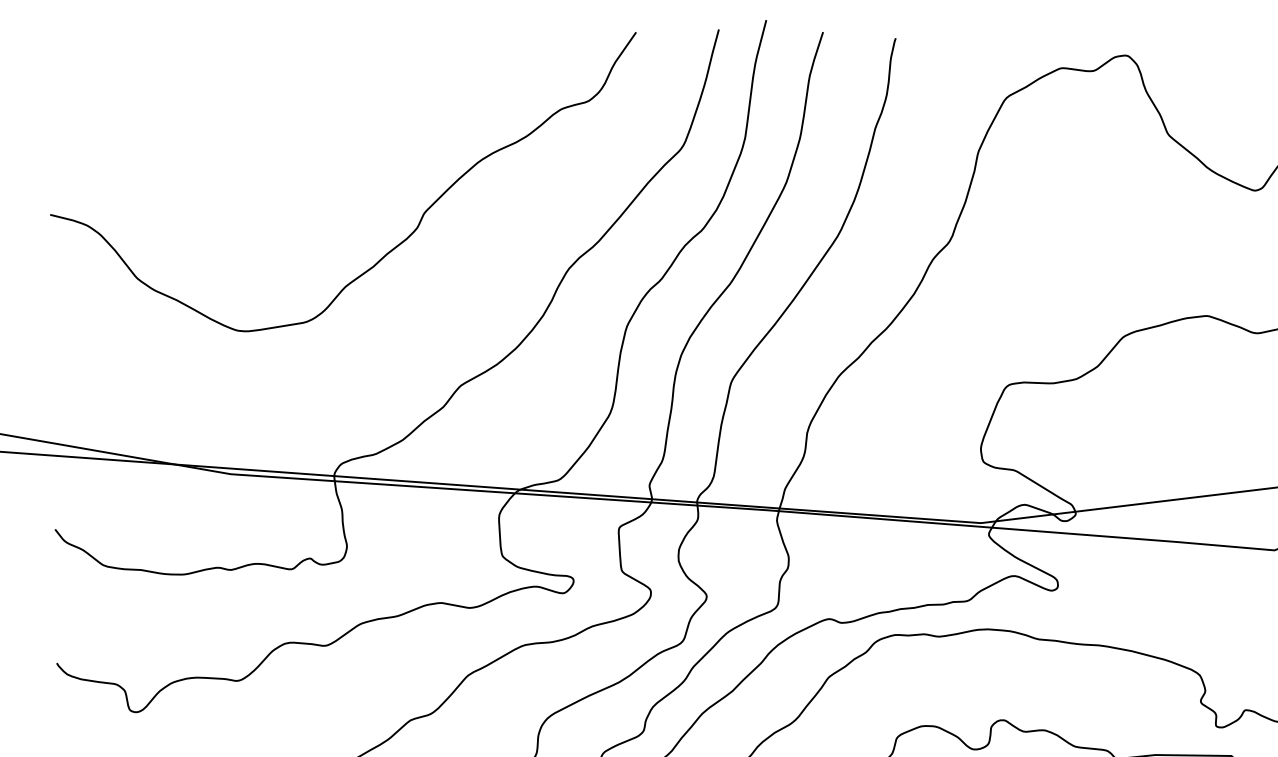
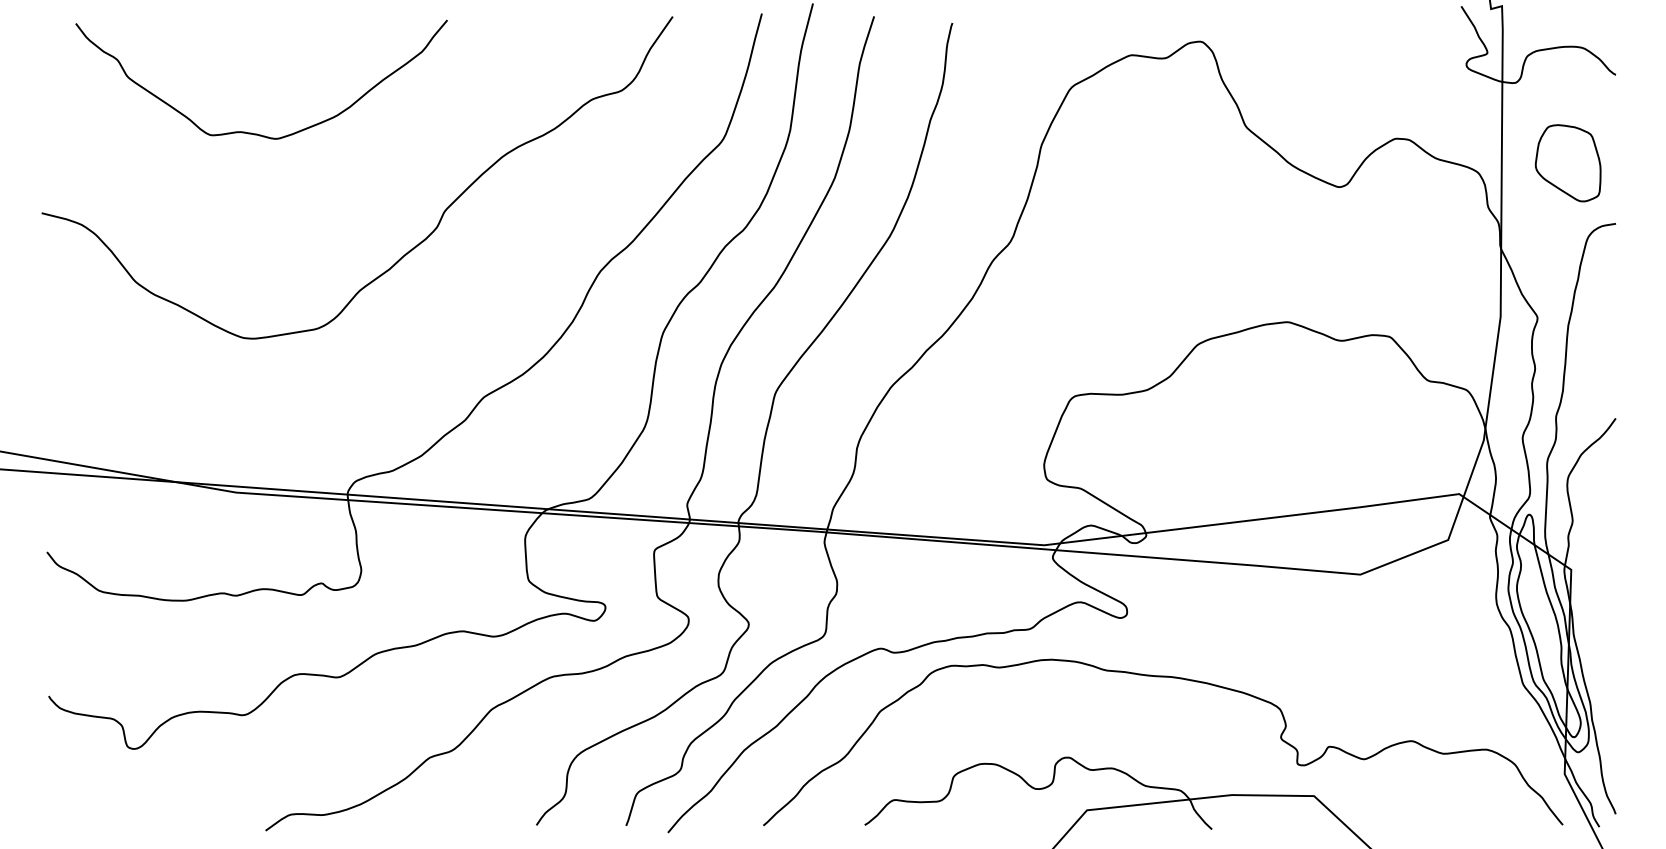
curve: (245, 139) -> (251, 132), added

